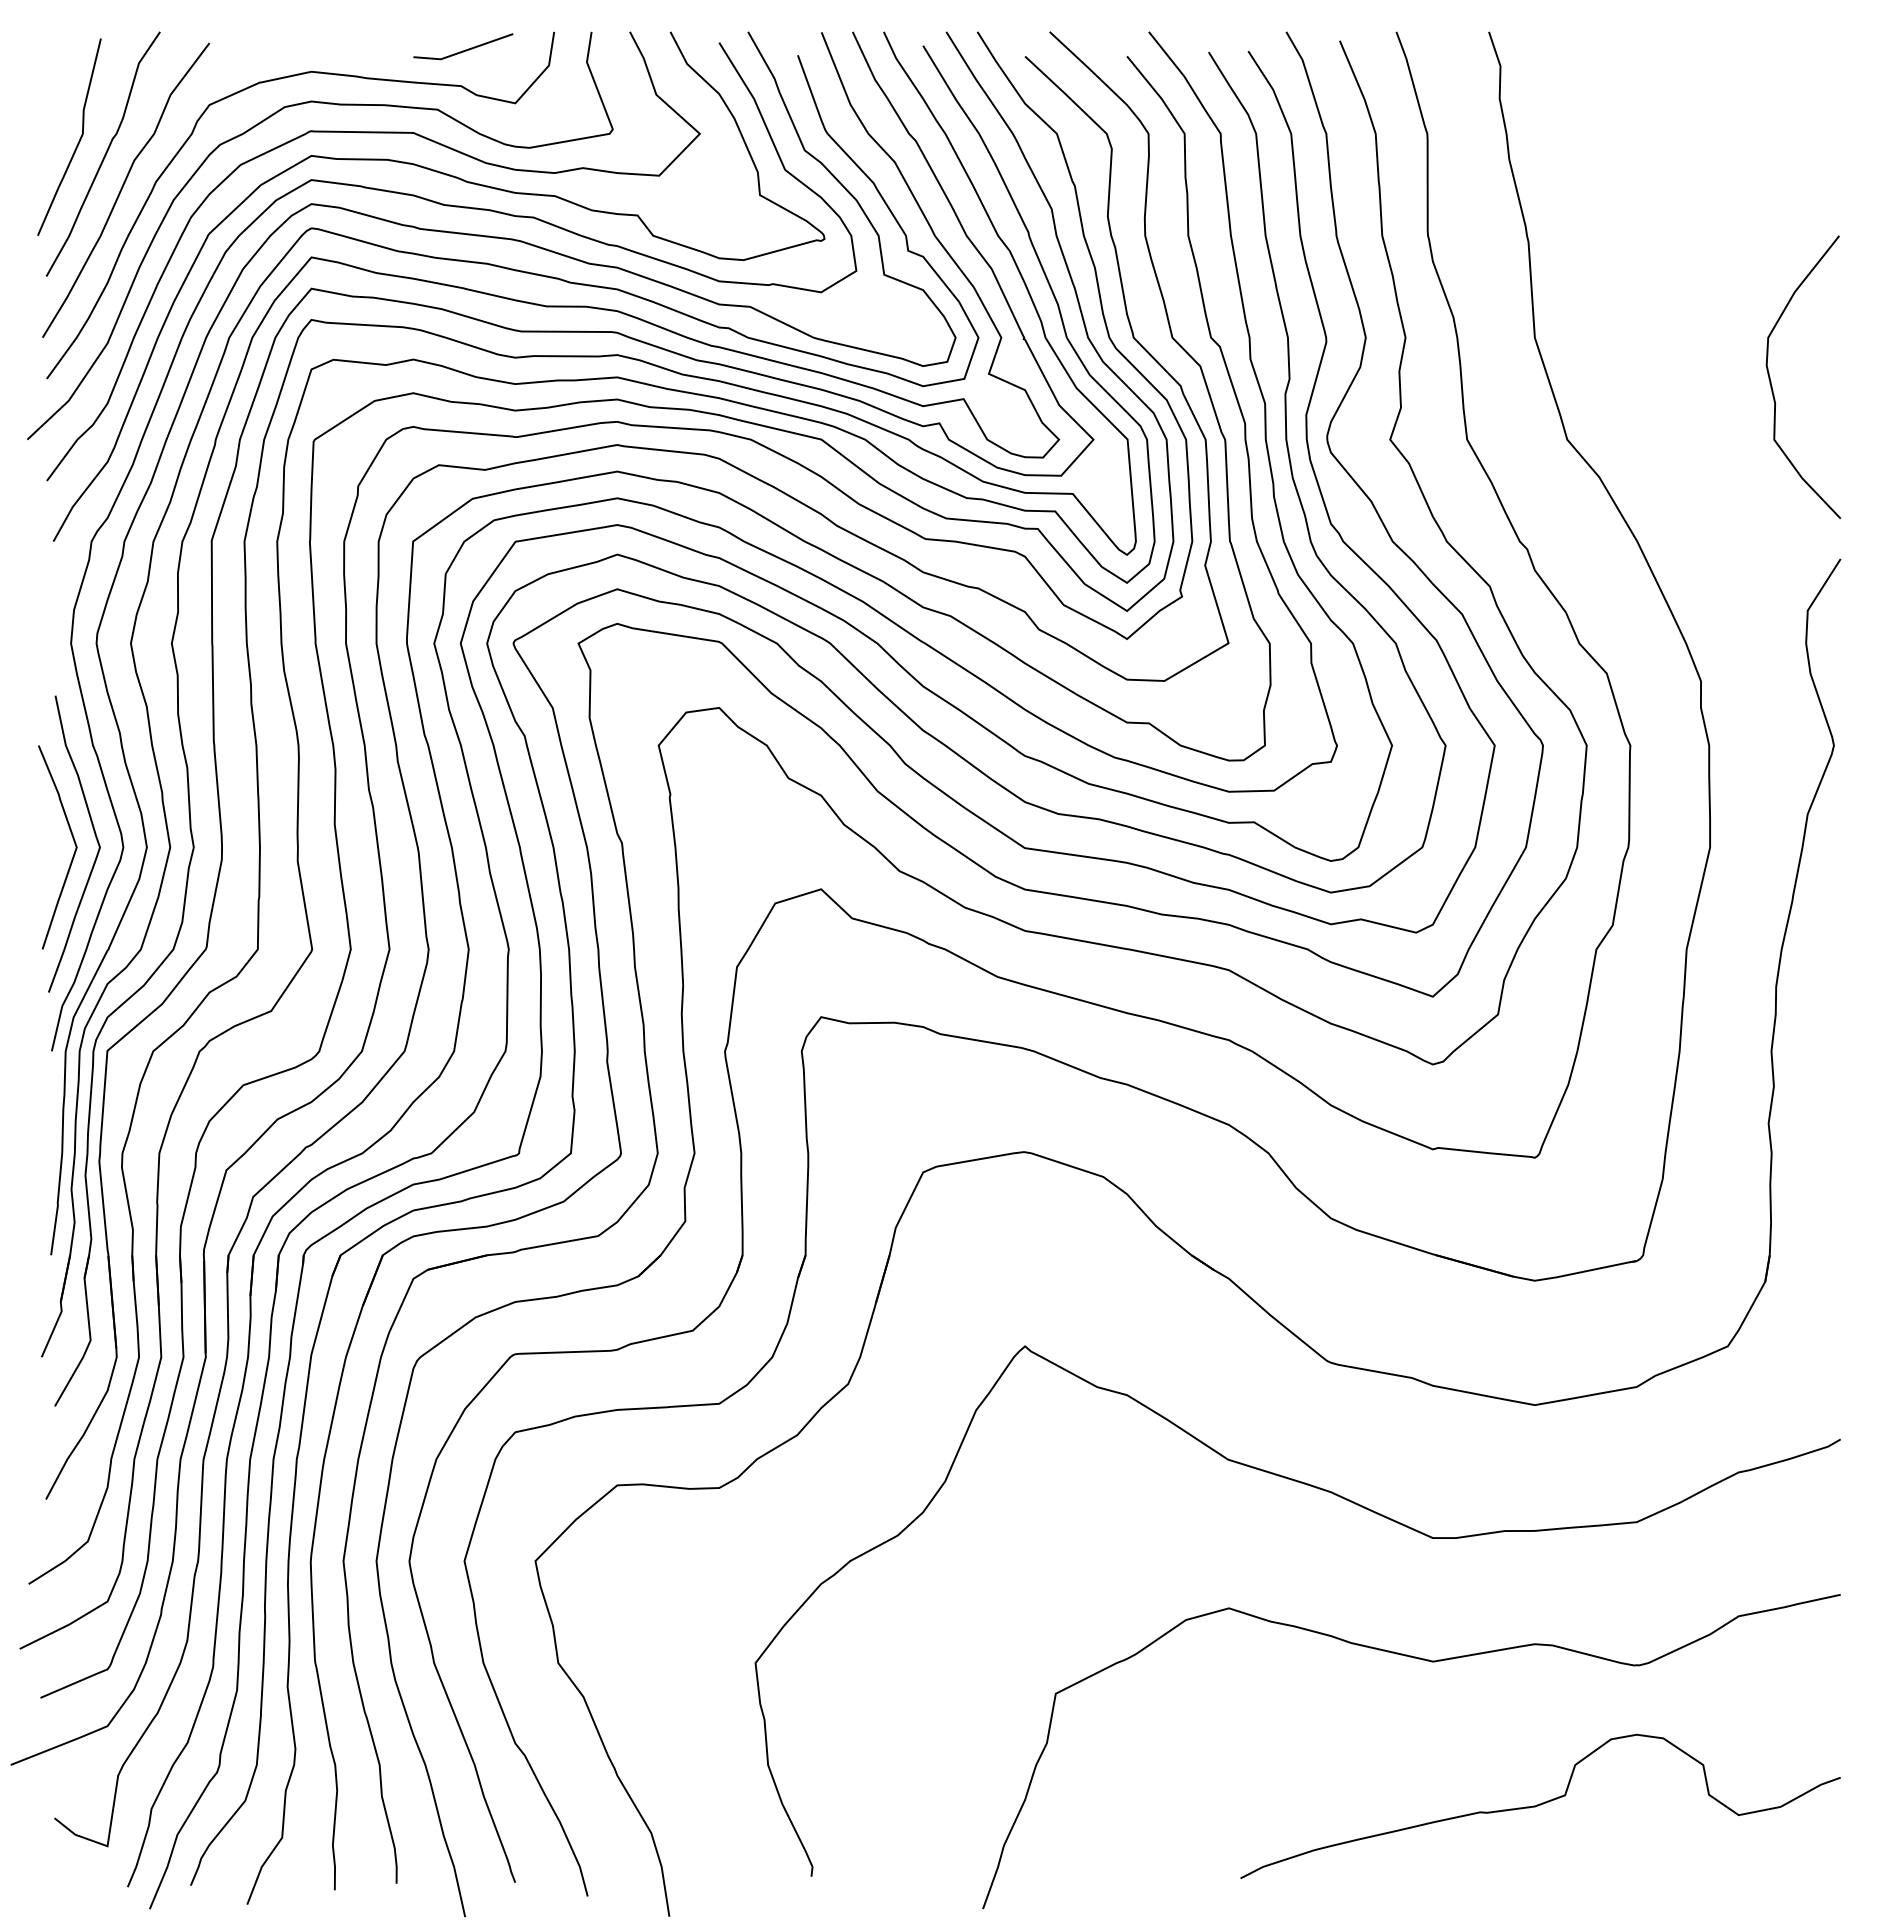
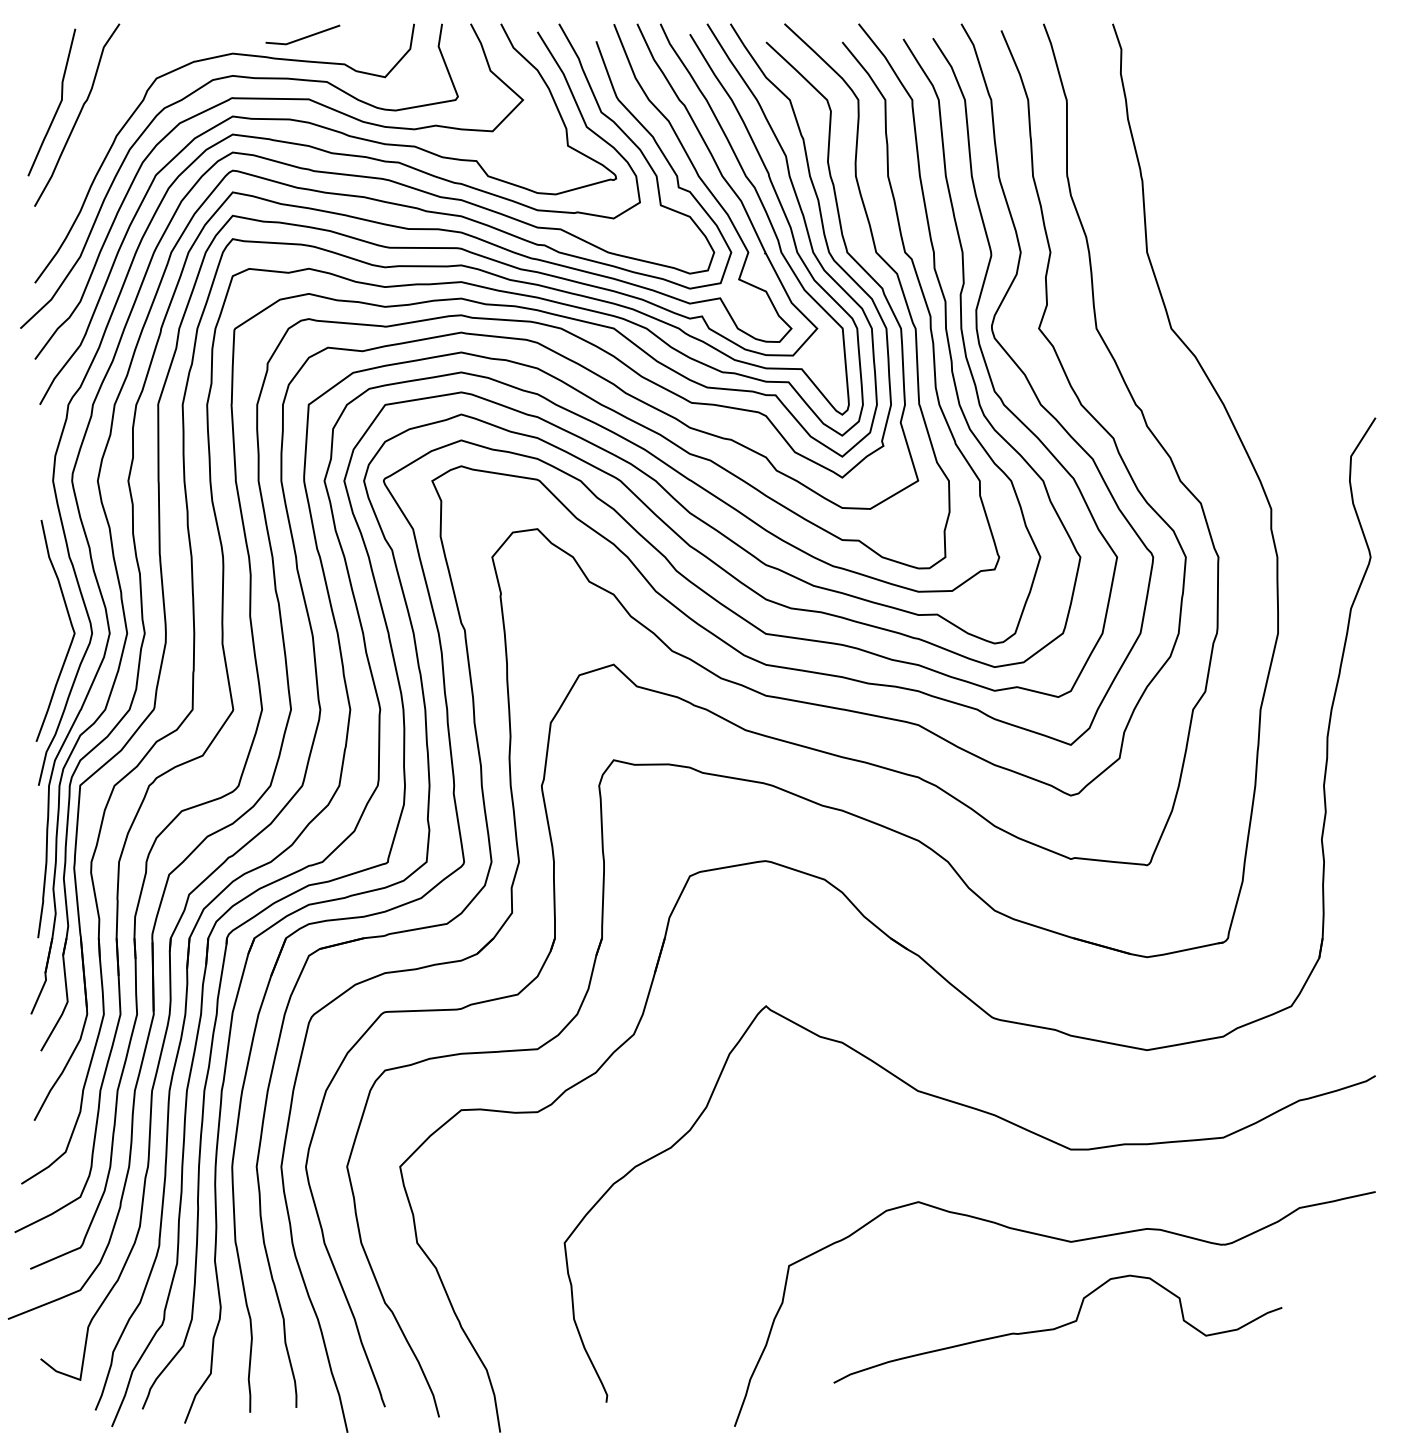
line: (465, 49) -> (304, 37), moved
curve: (123, 187) -> (92, 140), removed
curve: (1772, 385) -> (1324, 288), removed
curve: (73, 841) -> (54, 628), removed
curve: (1540, 1805) -> (1057, 1328), moved

